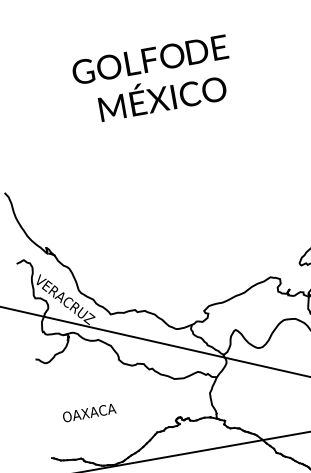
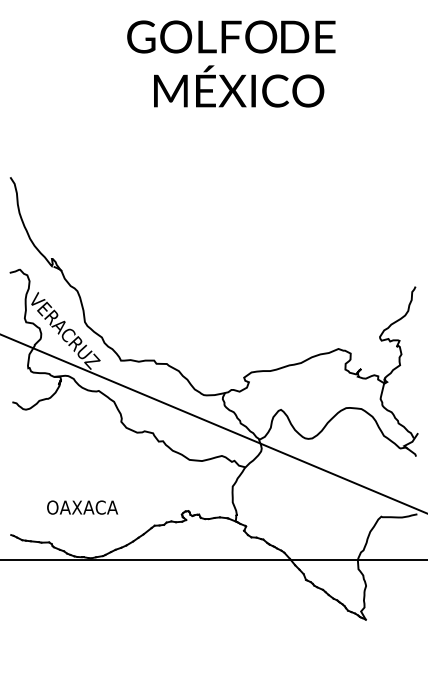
text: (89, 412) -> (82, 507), moved

